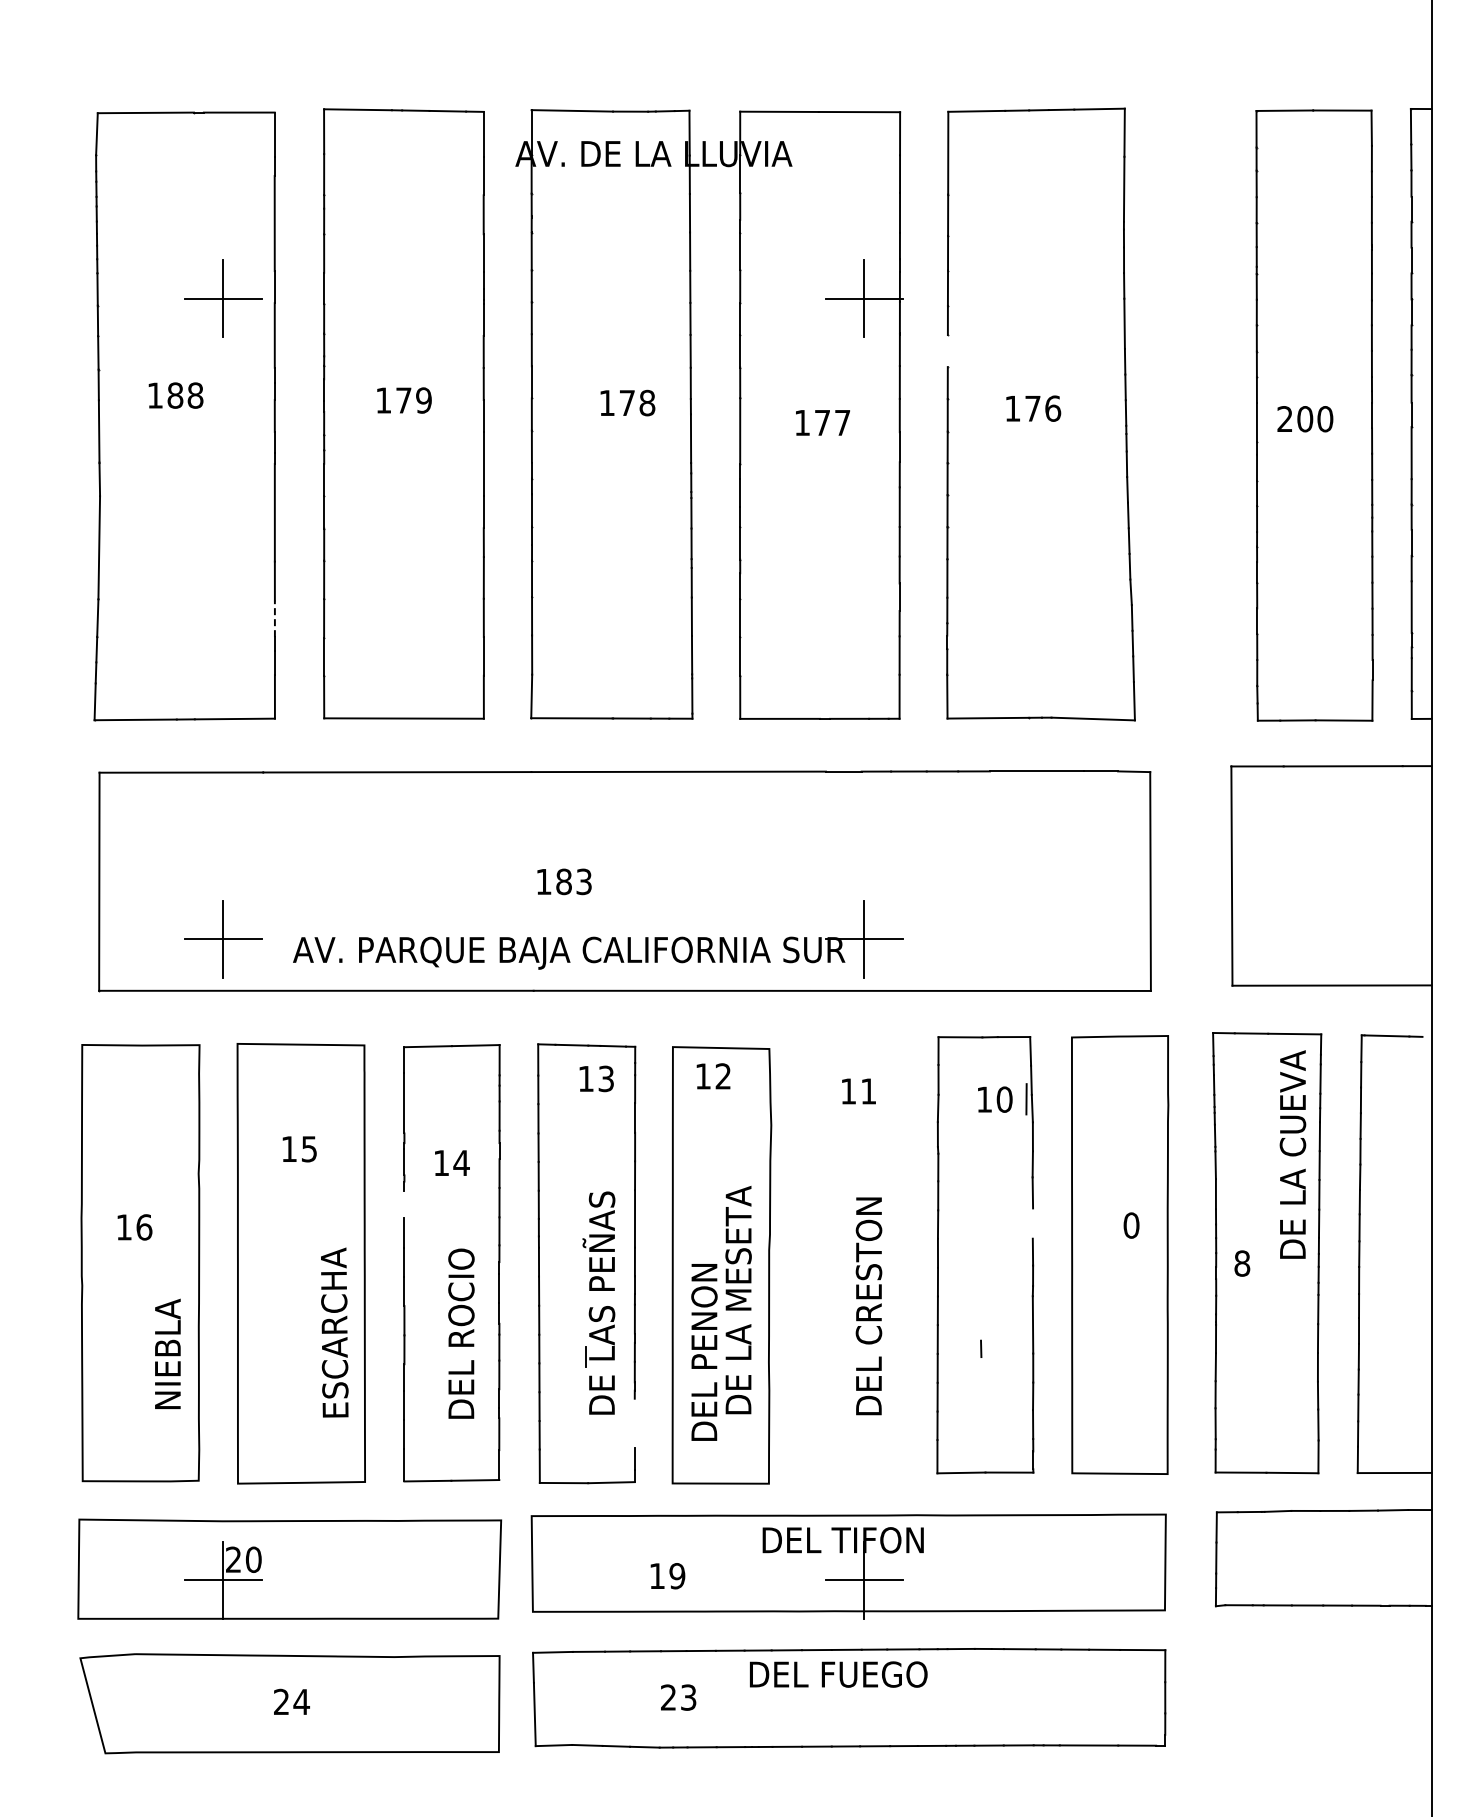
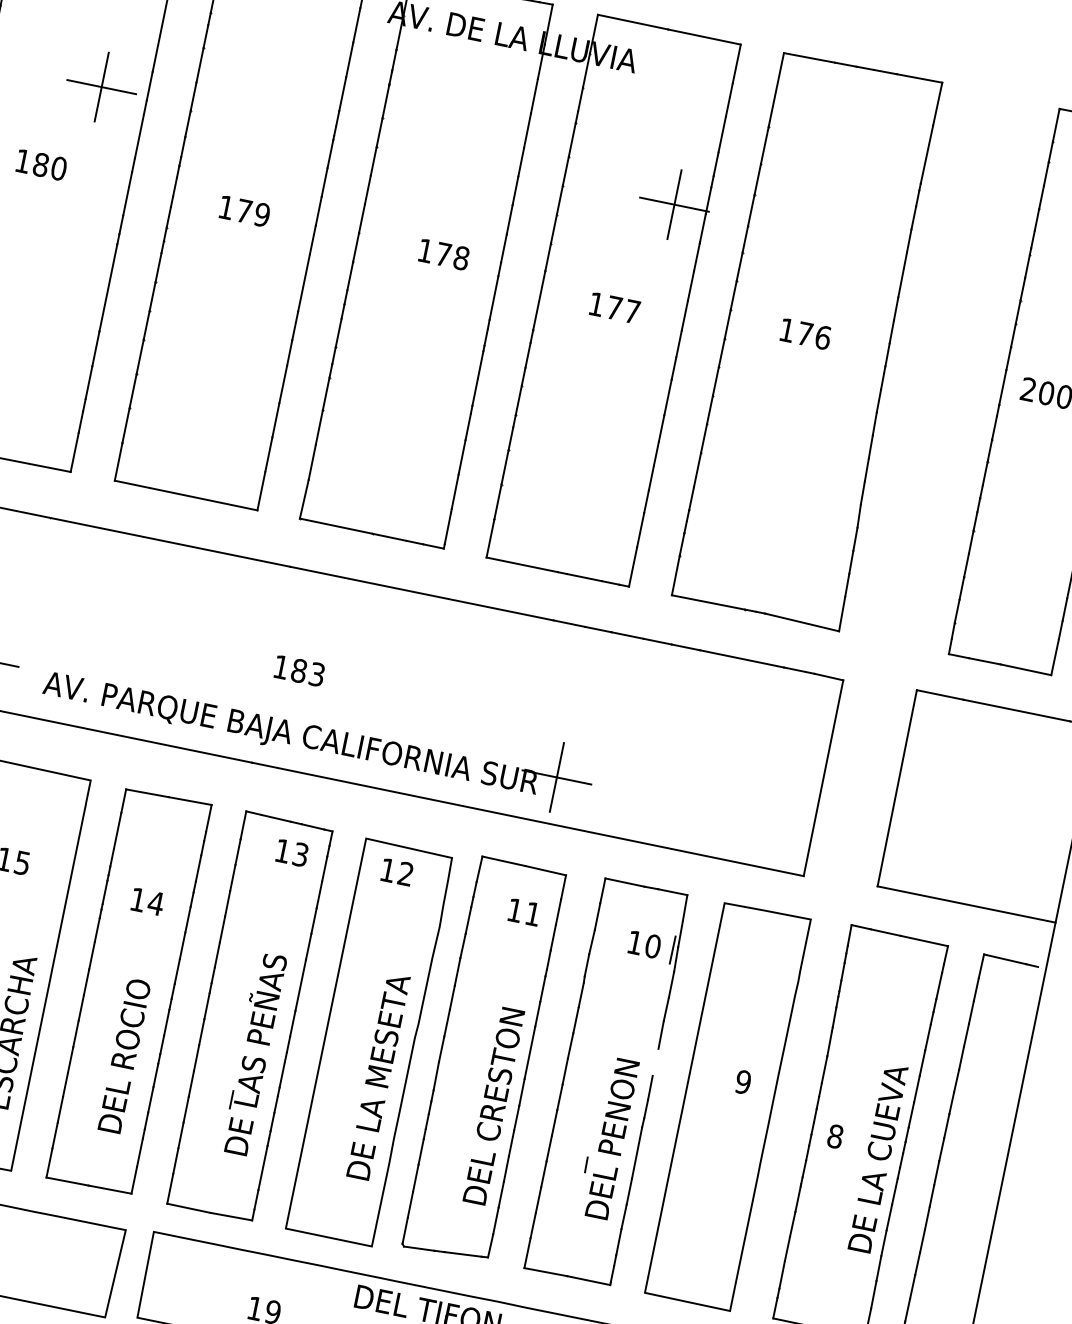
line: (947, 351) -> (739, 267), added
text: (195, 395) -> (58, 168), 188 -> 180
line: (274, 618) -> (88, 382), dashed -> solid
text: (1292, 1154) -> (877, 1158), moved
line: (404, 1204) -> (97, 930), added
text: (1131, 1225) -> (743, 1082), 0 -> 9
part: (848, 1258) -> (484, 1059), added
text: (704, 1352) -> (612, 1139), moved
line: (634, 1423) -> (262, 1167), added

